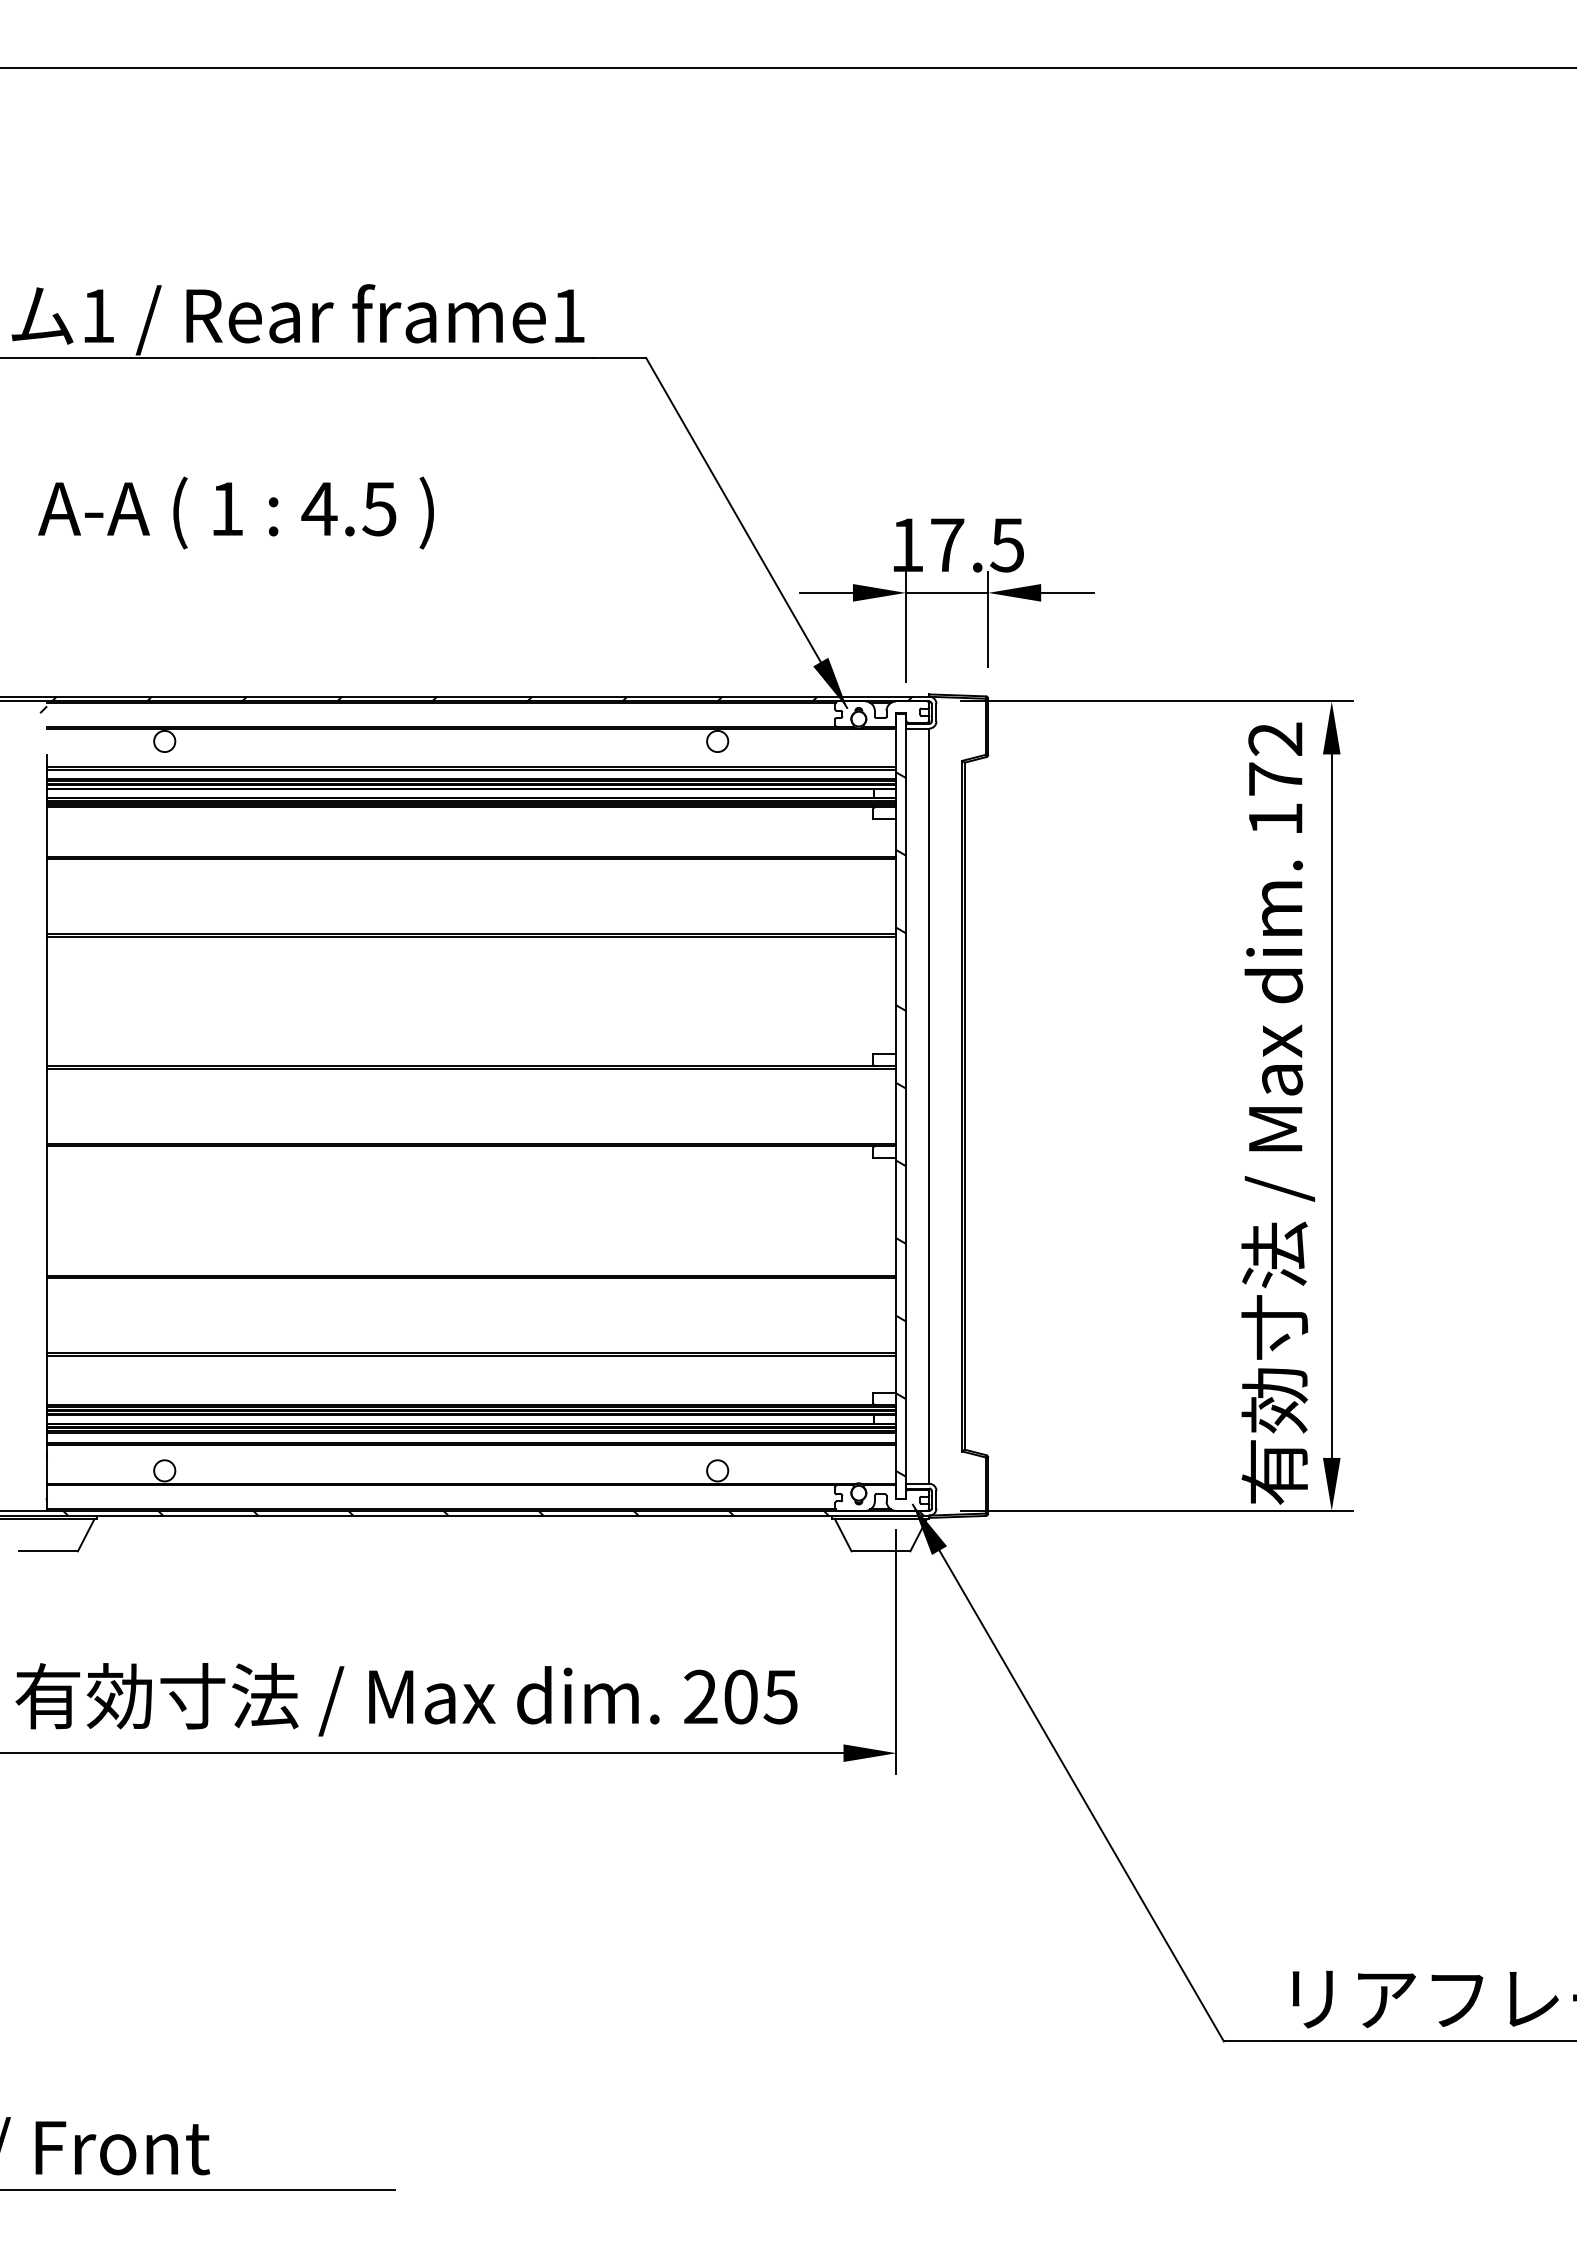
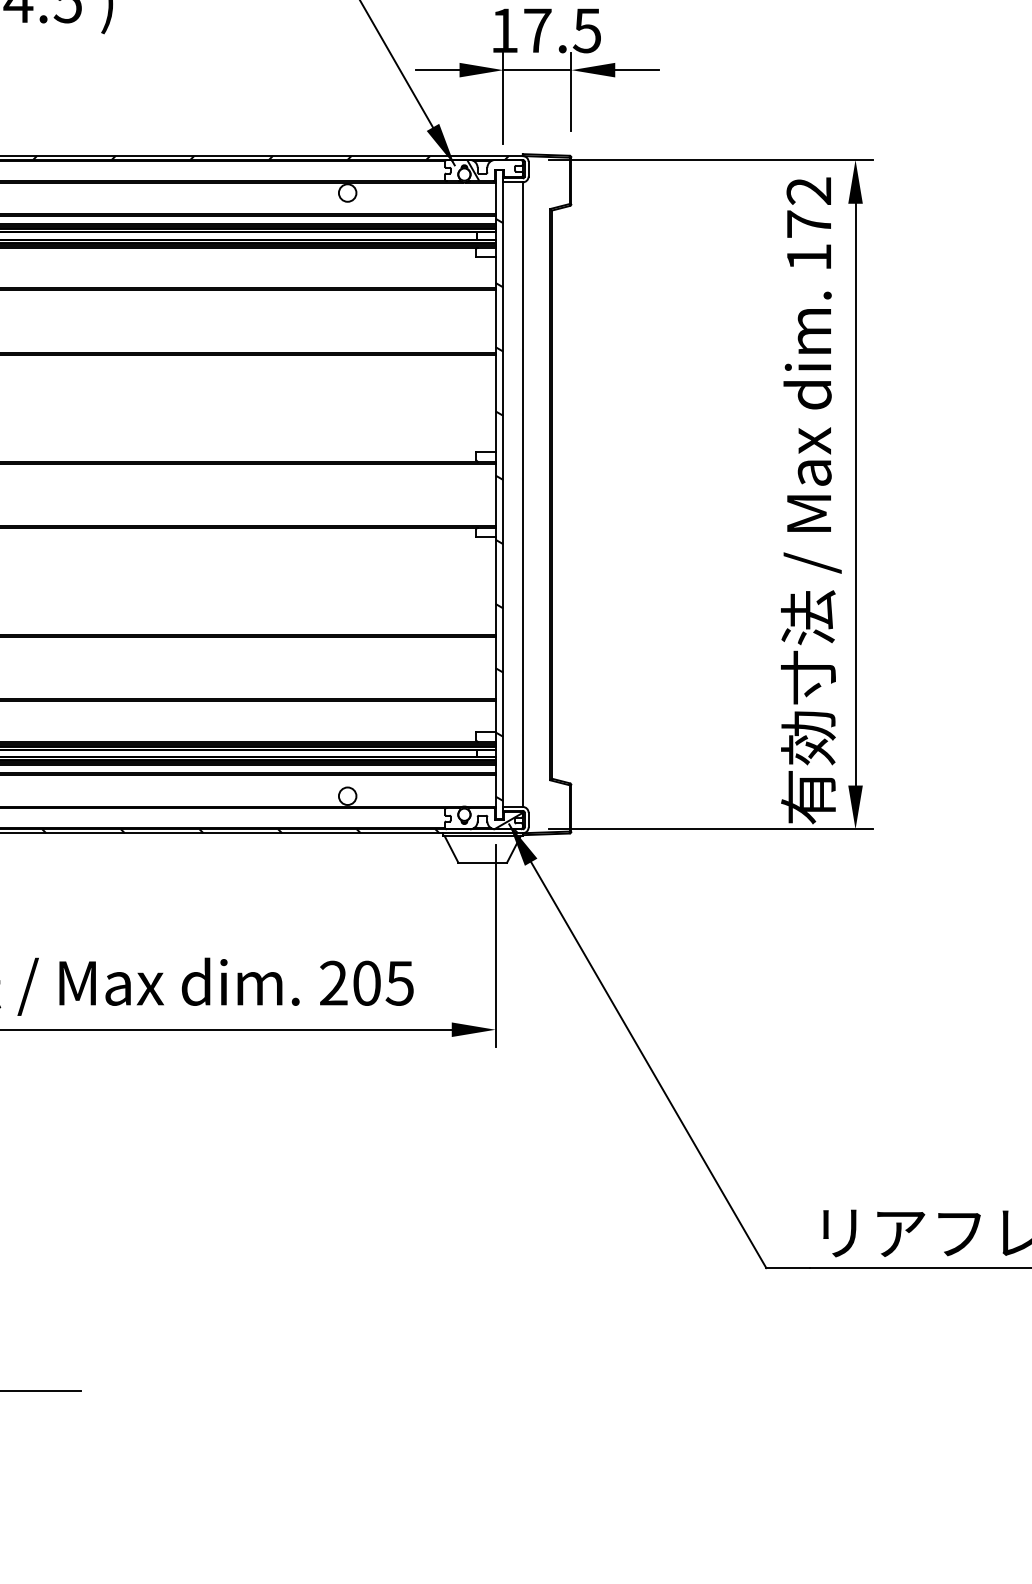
hatch: (869, 714) -> (473, 170), added
hatch: (912, 1500) -> (508, 820), added

